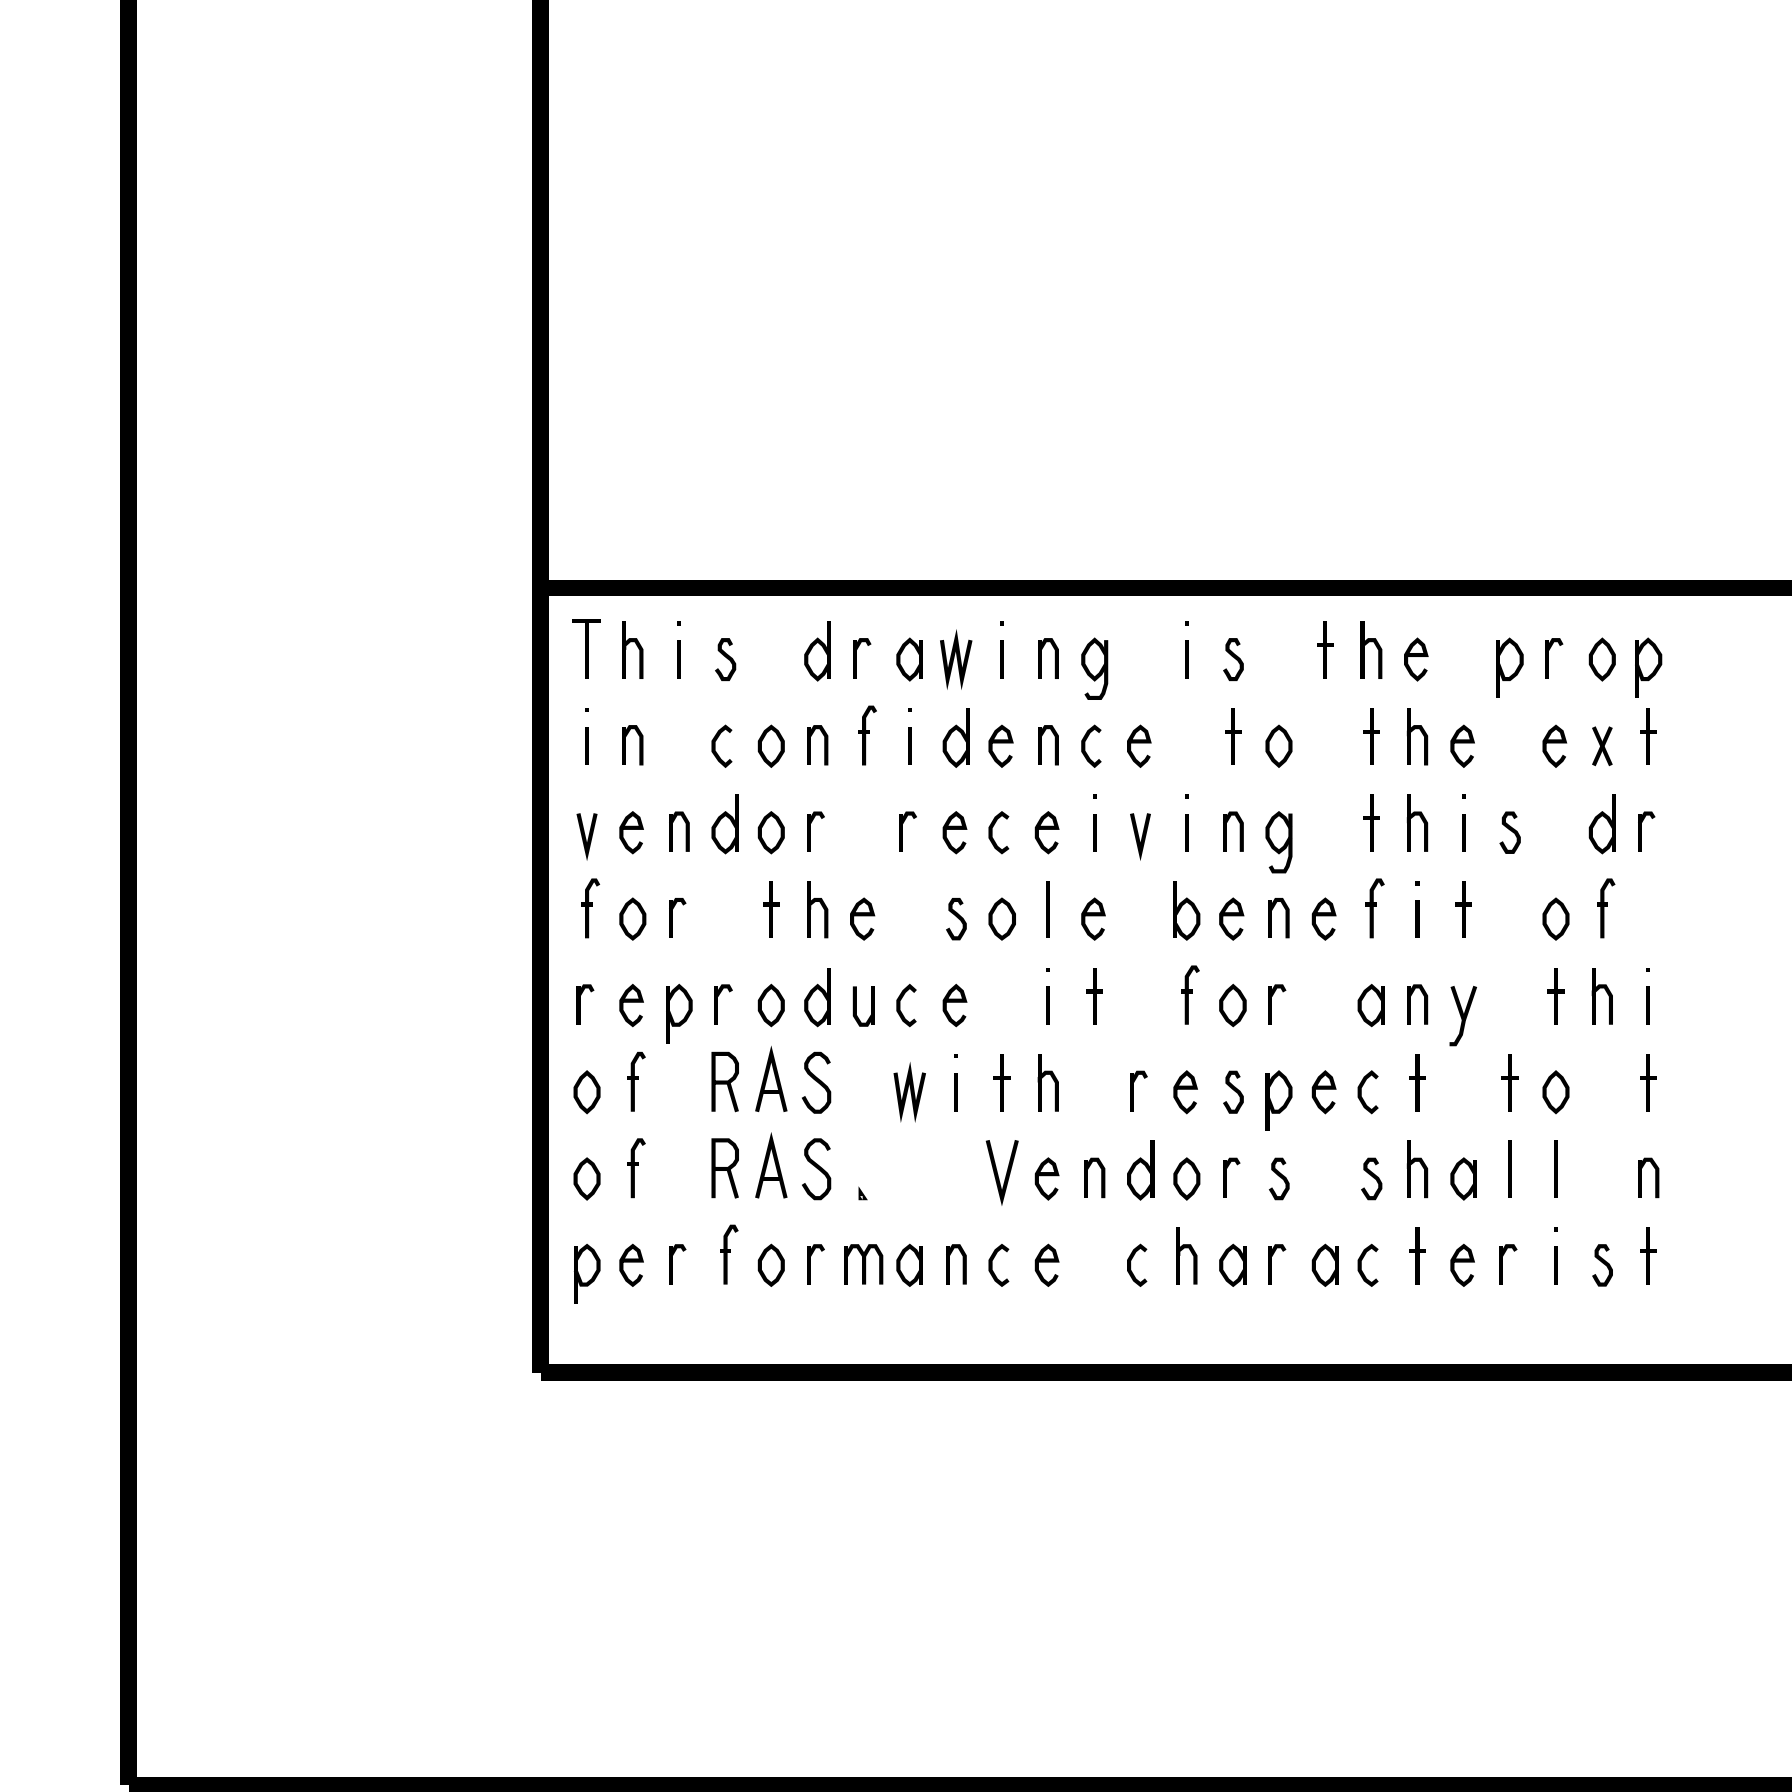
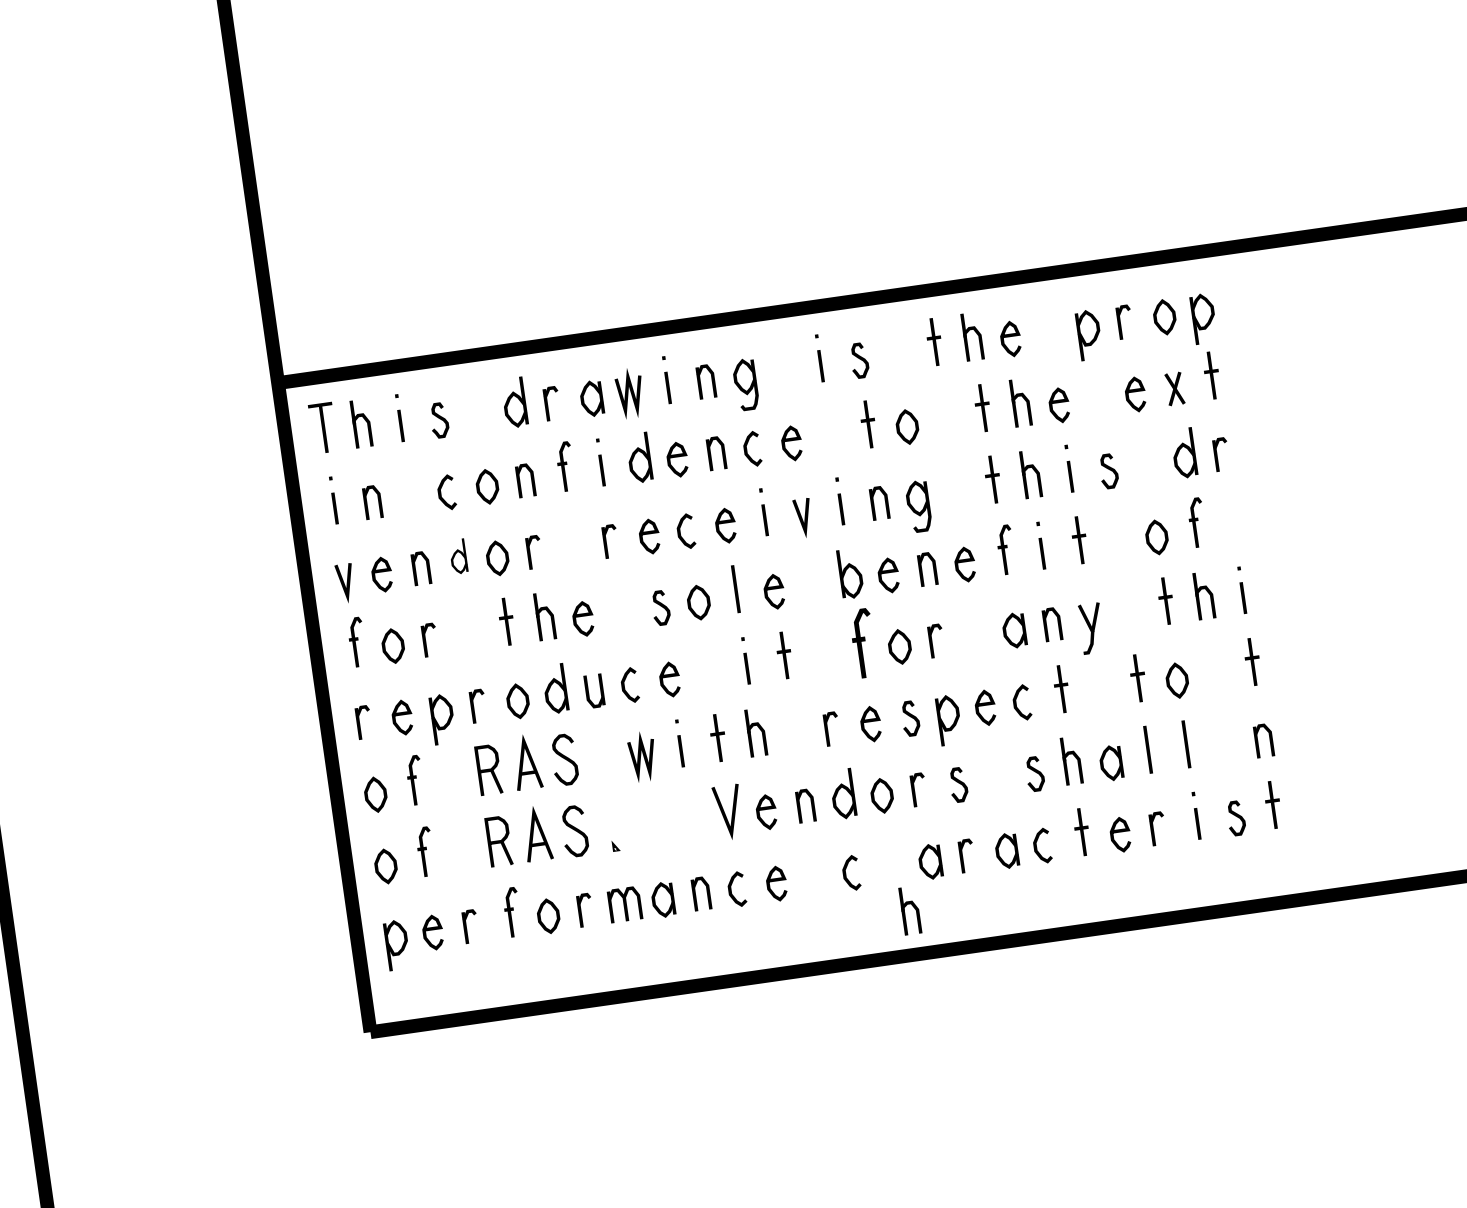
part: (724, 824) -> (457, 557), size x0.7
part: (1190, 994) -> (863, 642), size x1.4
part: (1186, 1255) -> (910, 910), moved

